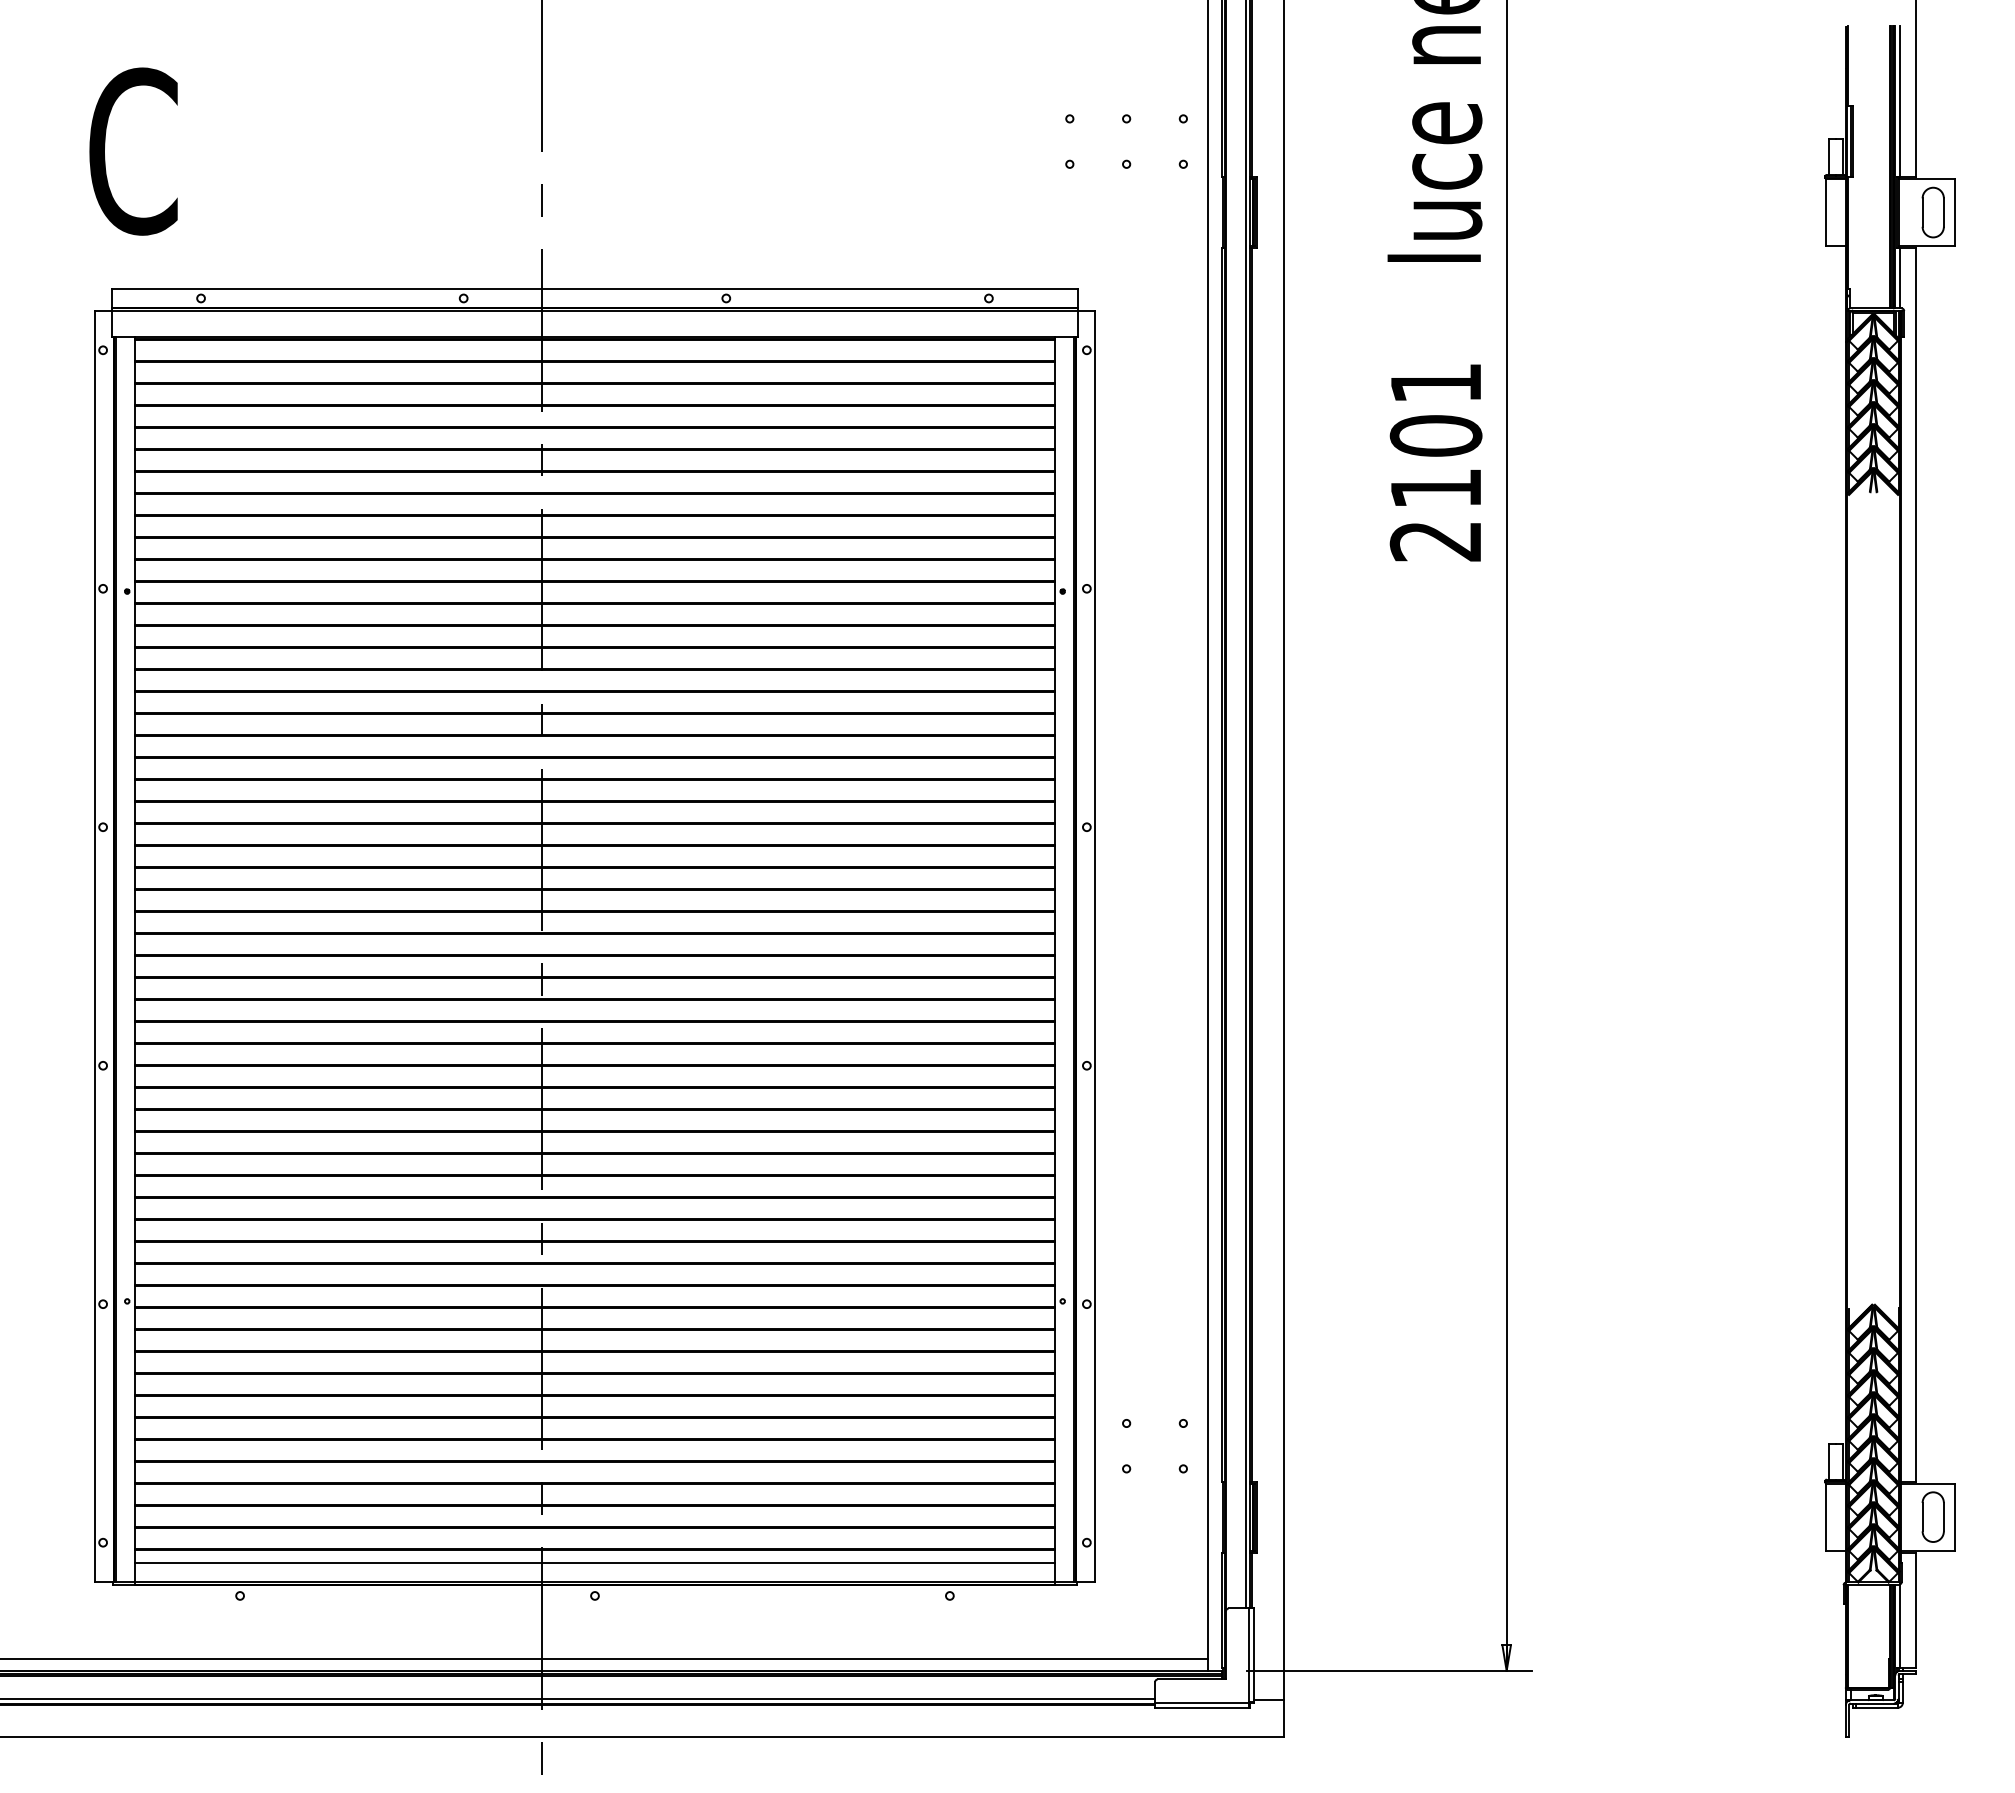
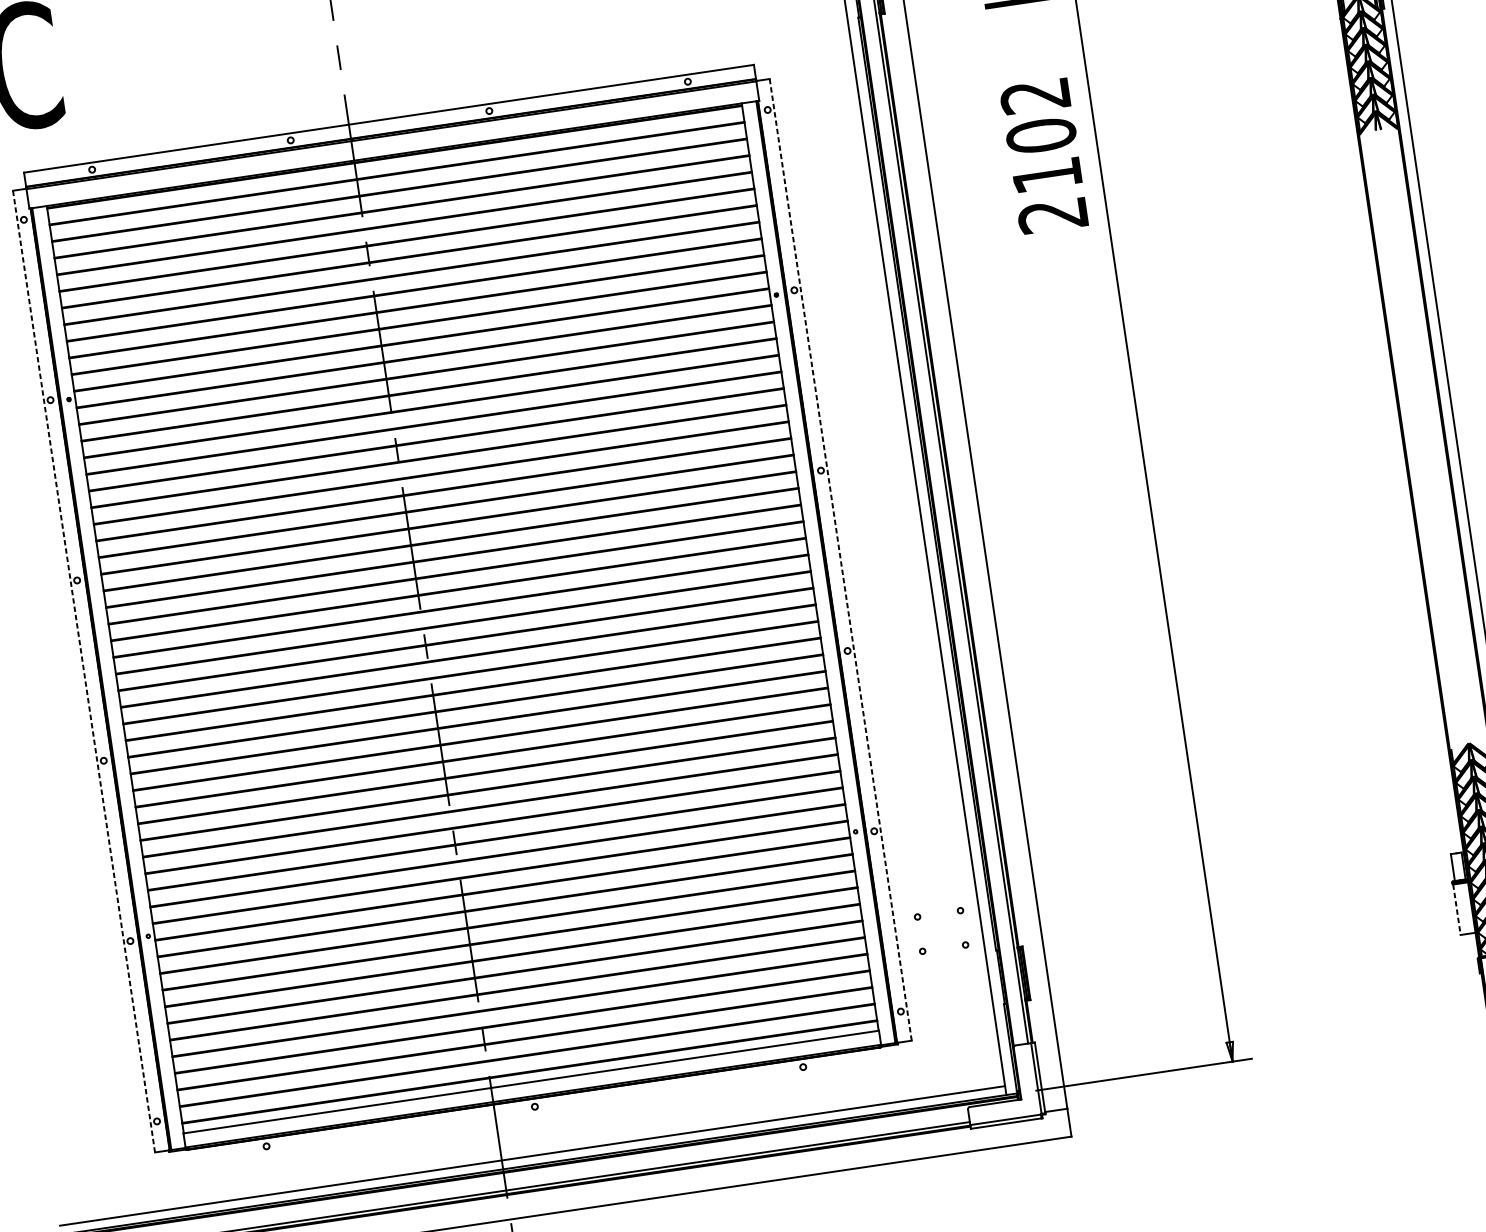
text: (1434, 383) -> (1034, 96), 2101 -> 2102
line: (94, 946) -> (83, 671), solid -> dashed
line: (1095, 946) -> (840, 559), solid -> dashed
line: (1826, 1517) -> (1457, 909), solid -> dashed

